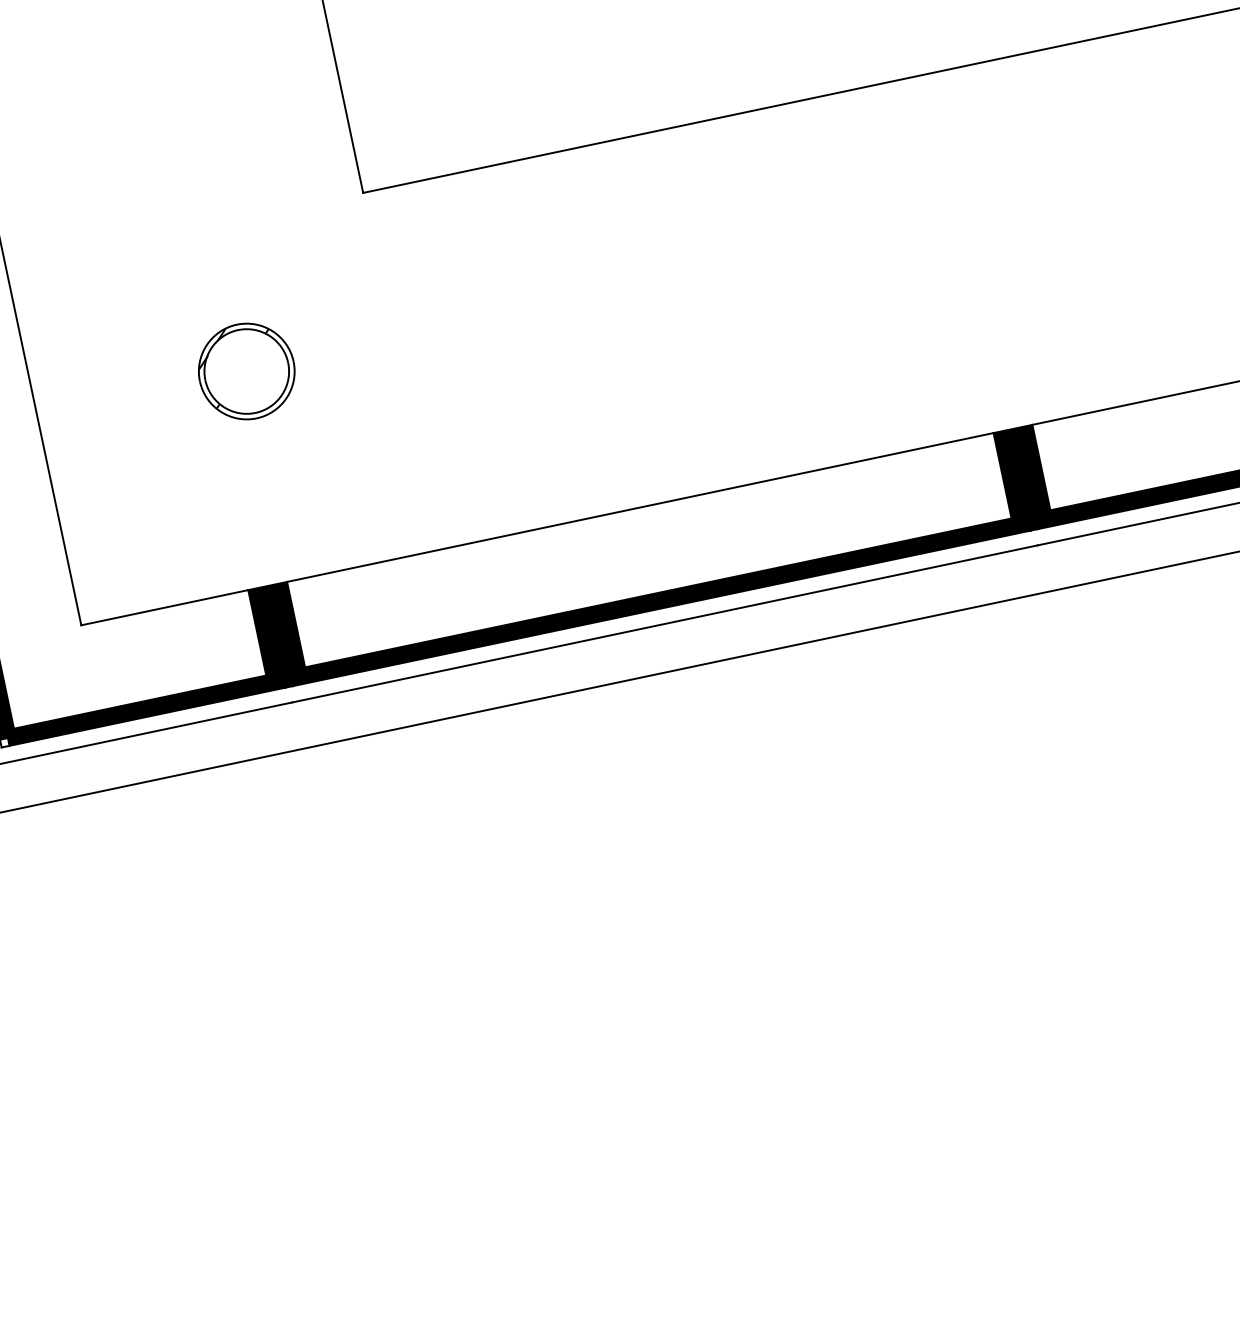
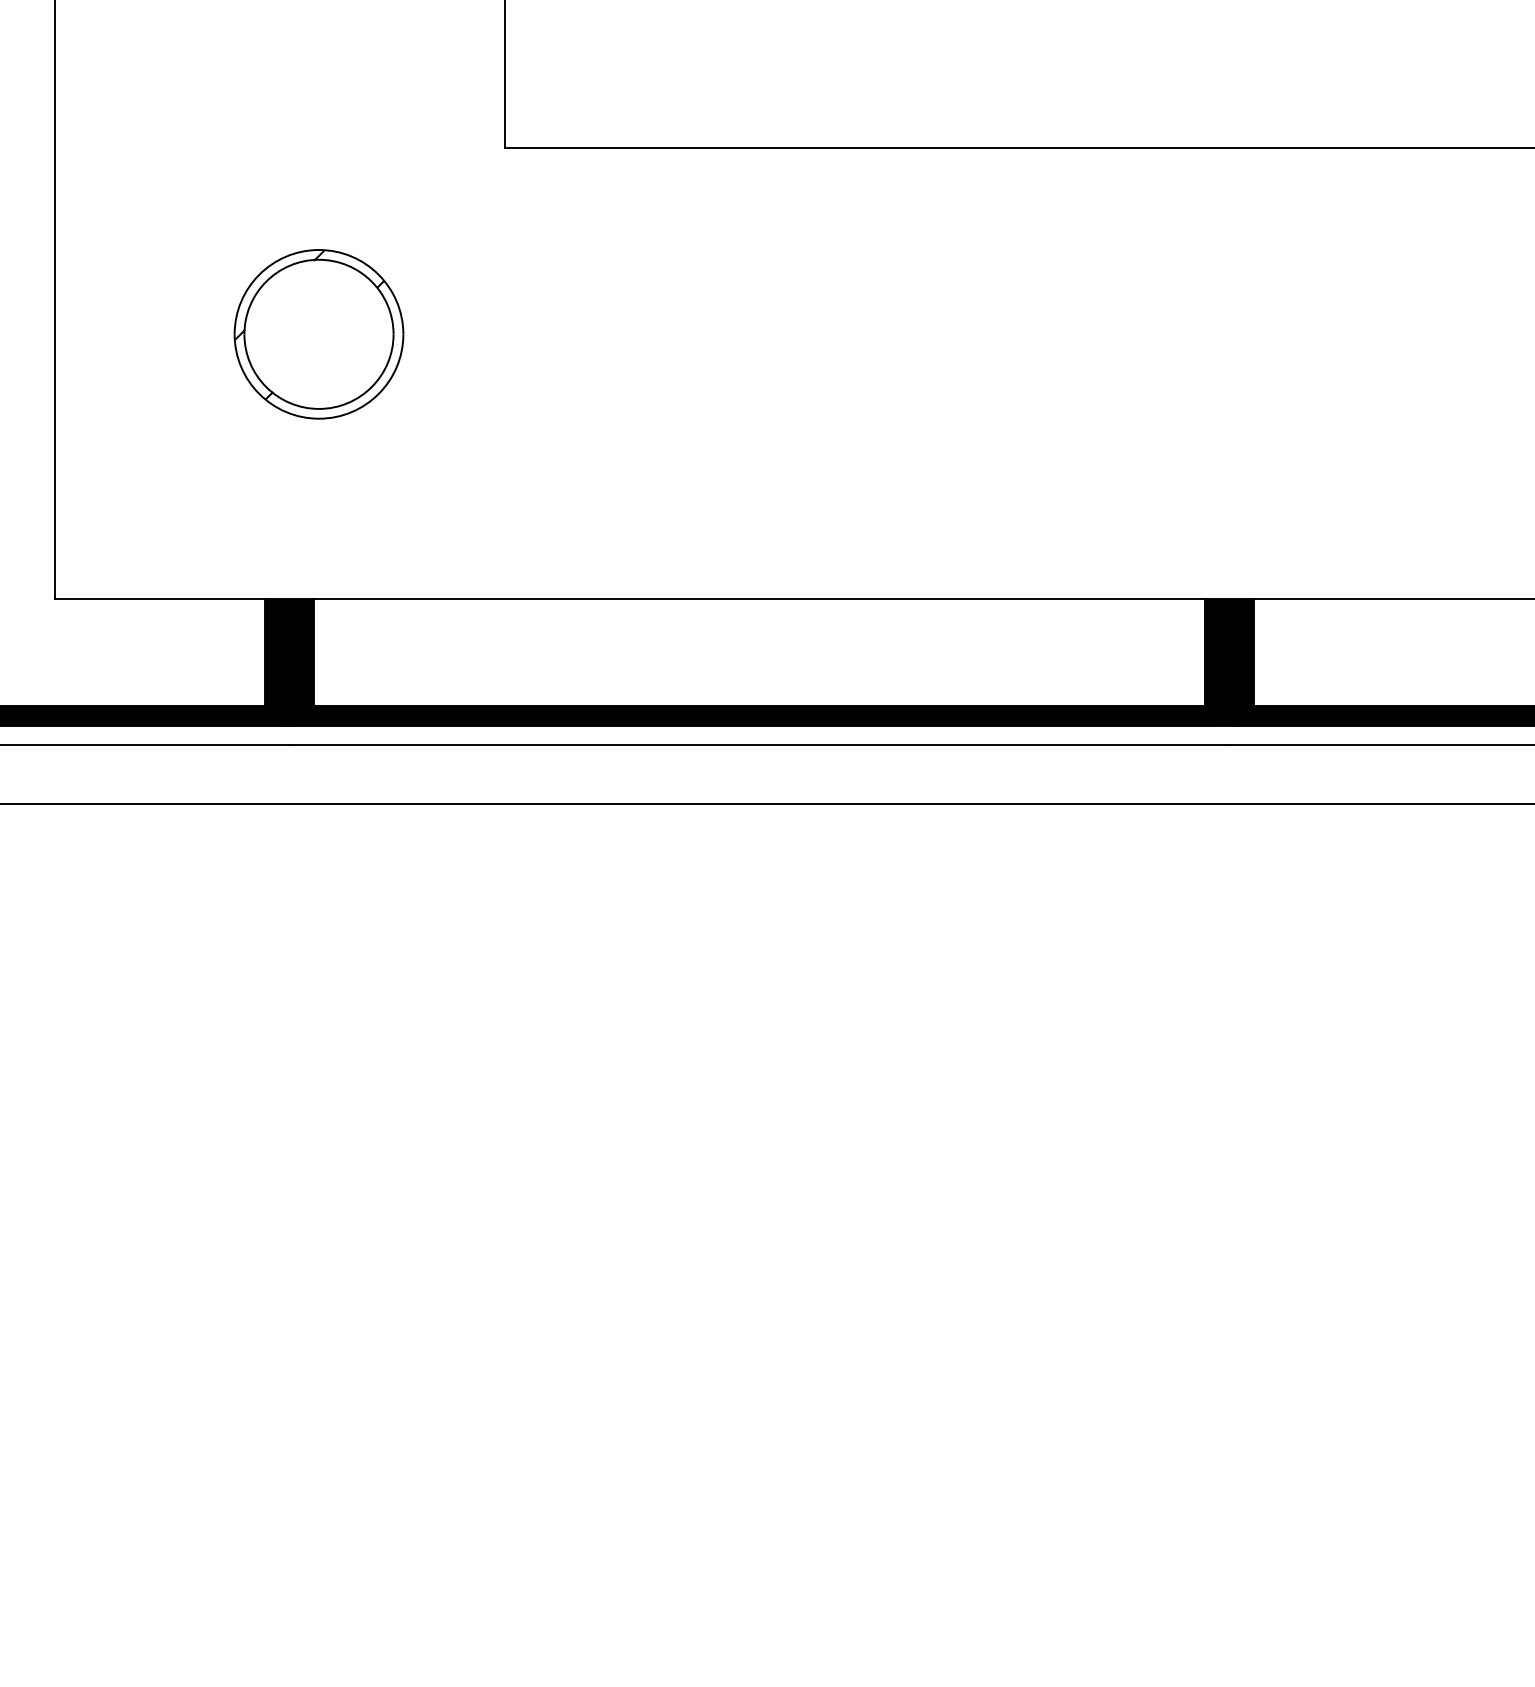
part: (246, 371) -> (318, 334), size x1.43

